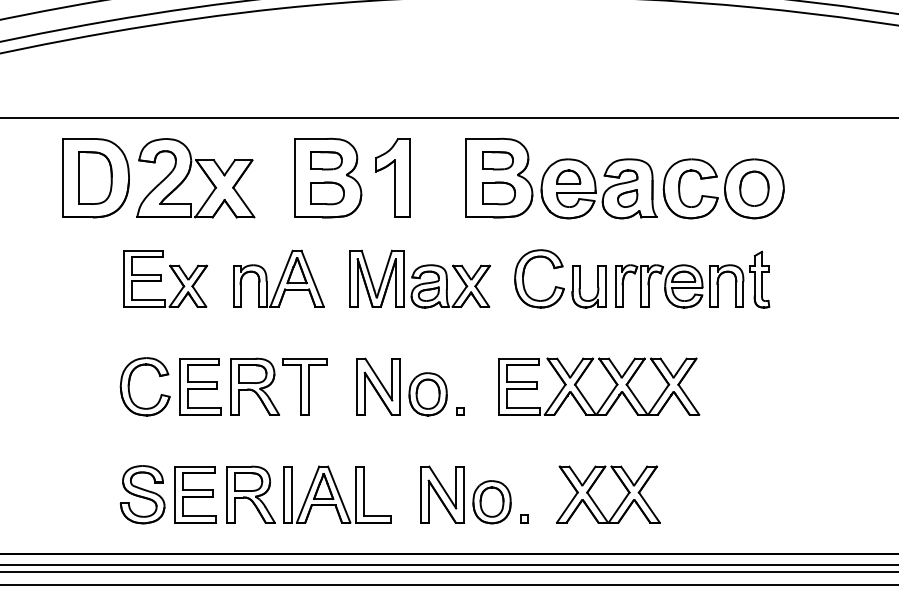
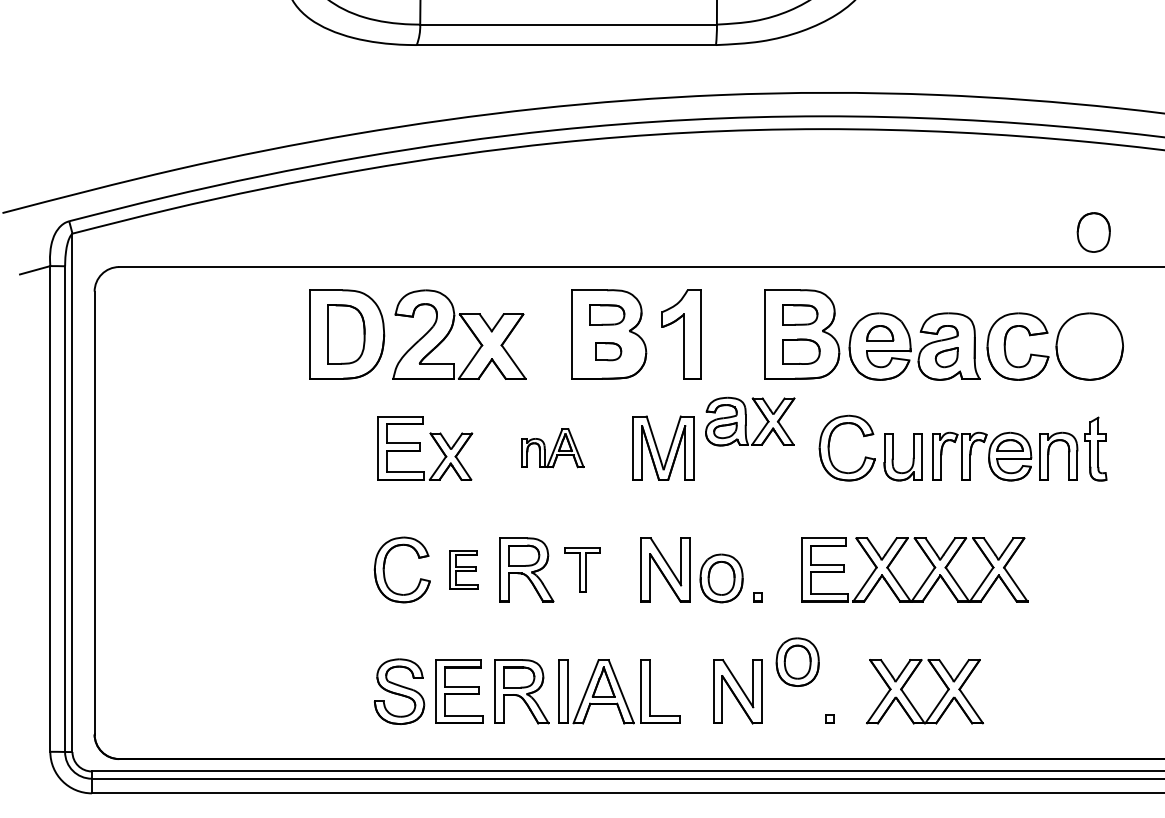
part: (754, 188) -> (1093, 232), moved
part: (327, 193) -> (608, 351), size x0.7
part: (278, 278) -> (552, 447), size x0.6
part: (451, 286) -> (750, 421), moved
part: (199, 386) -> (463, 569), size x0.6
part: (304, 386) -> (582, 569), size x0.7
part: (491, 501) -> (797, 661), moved

